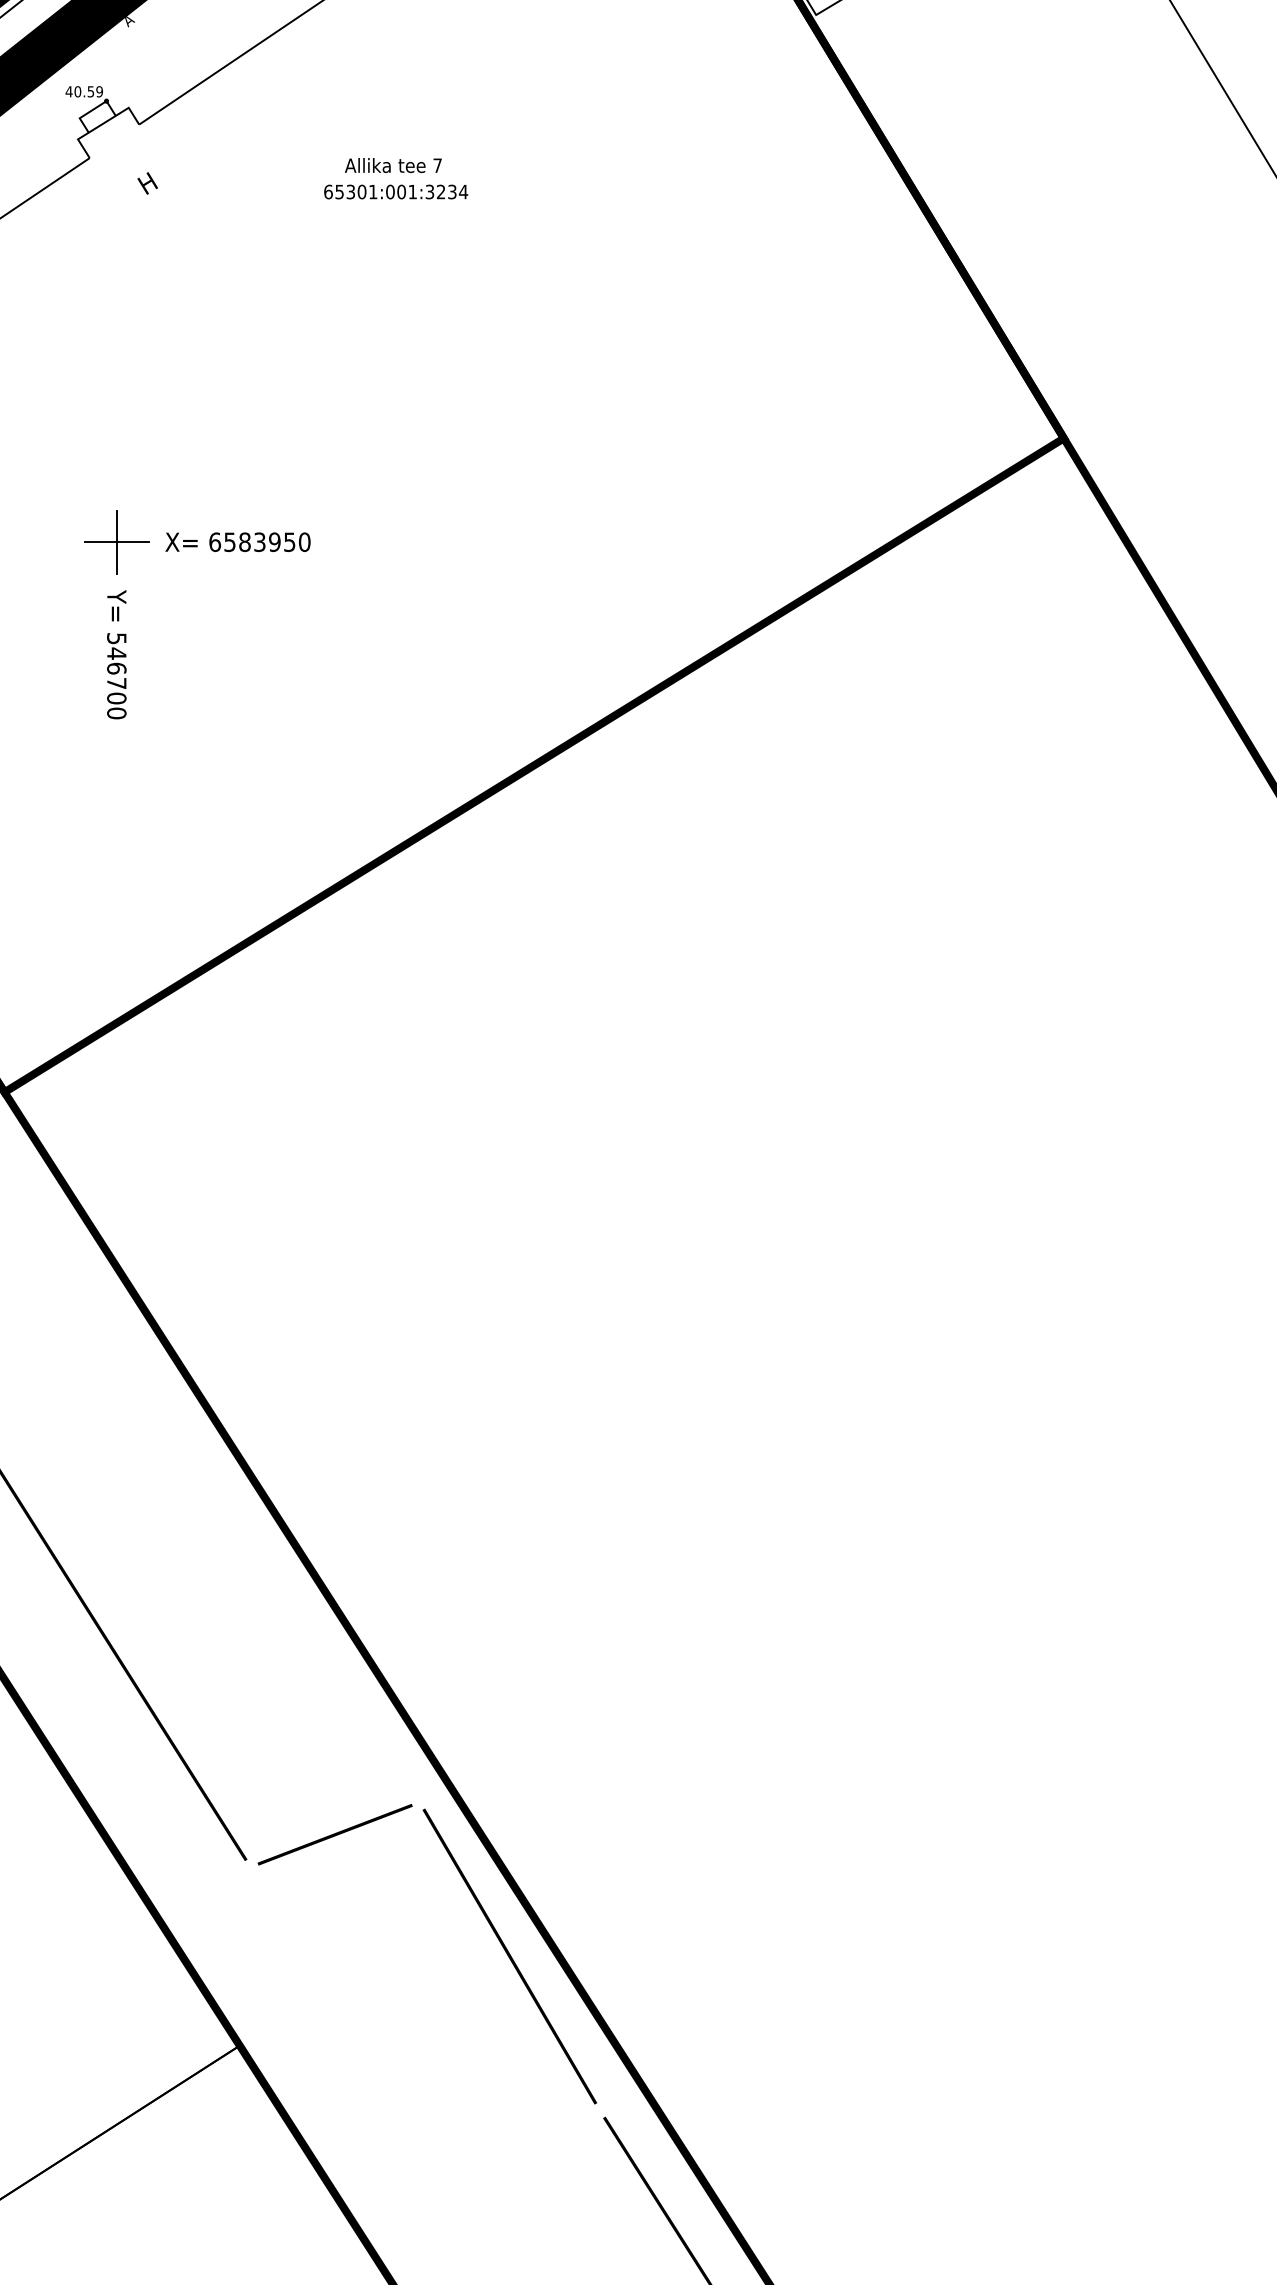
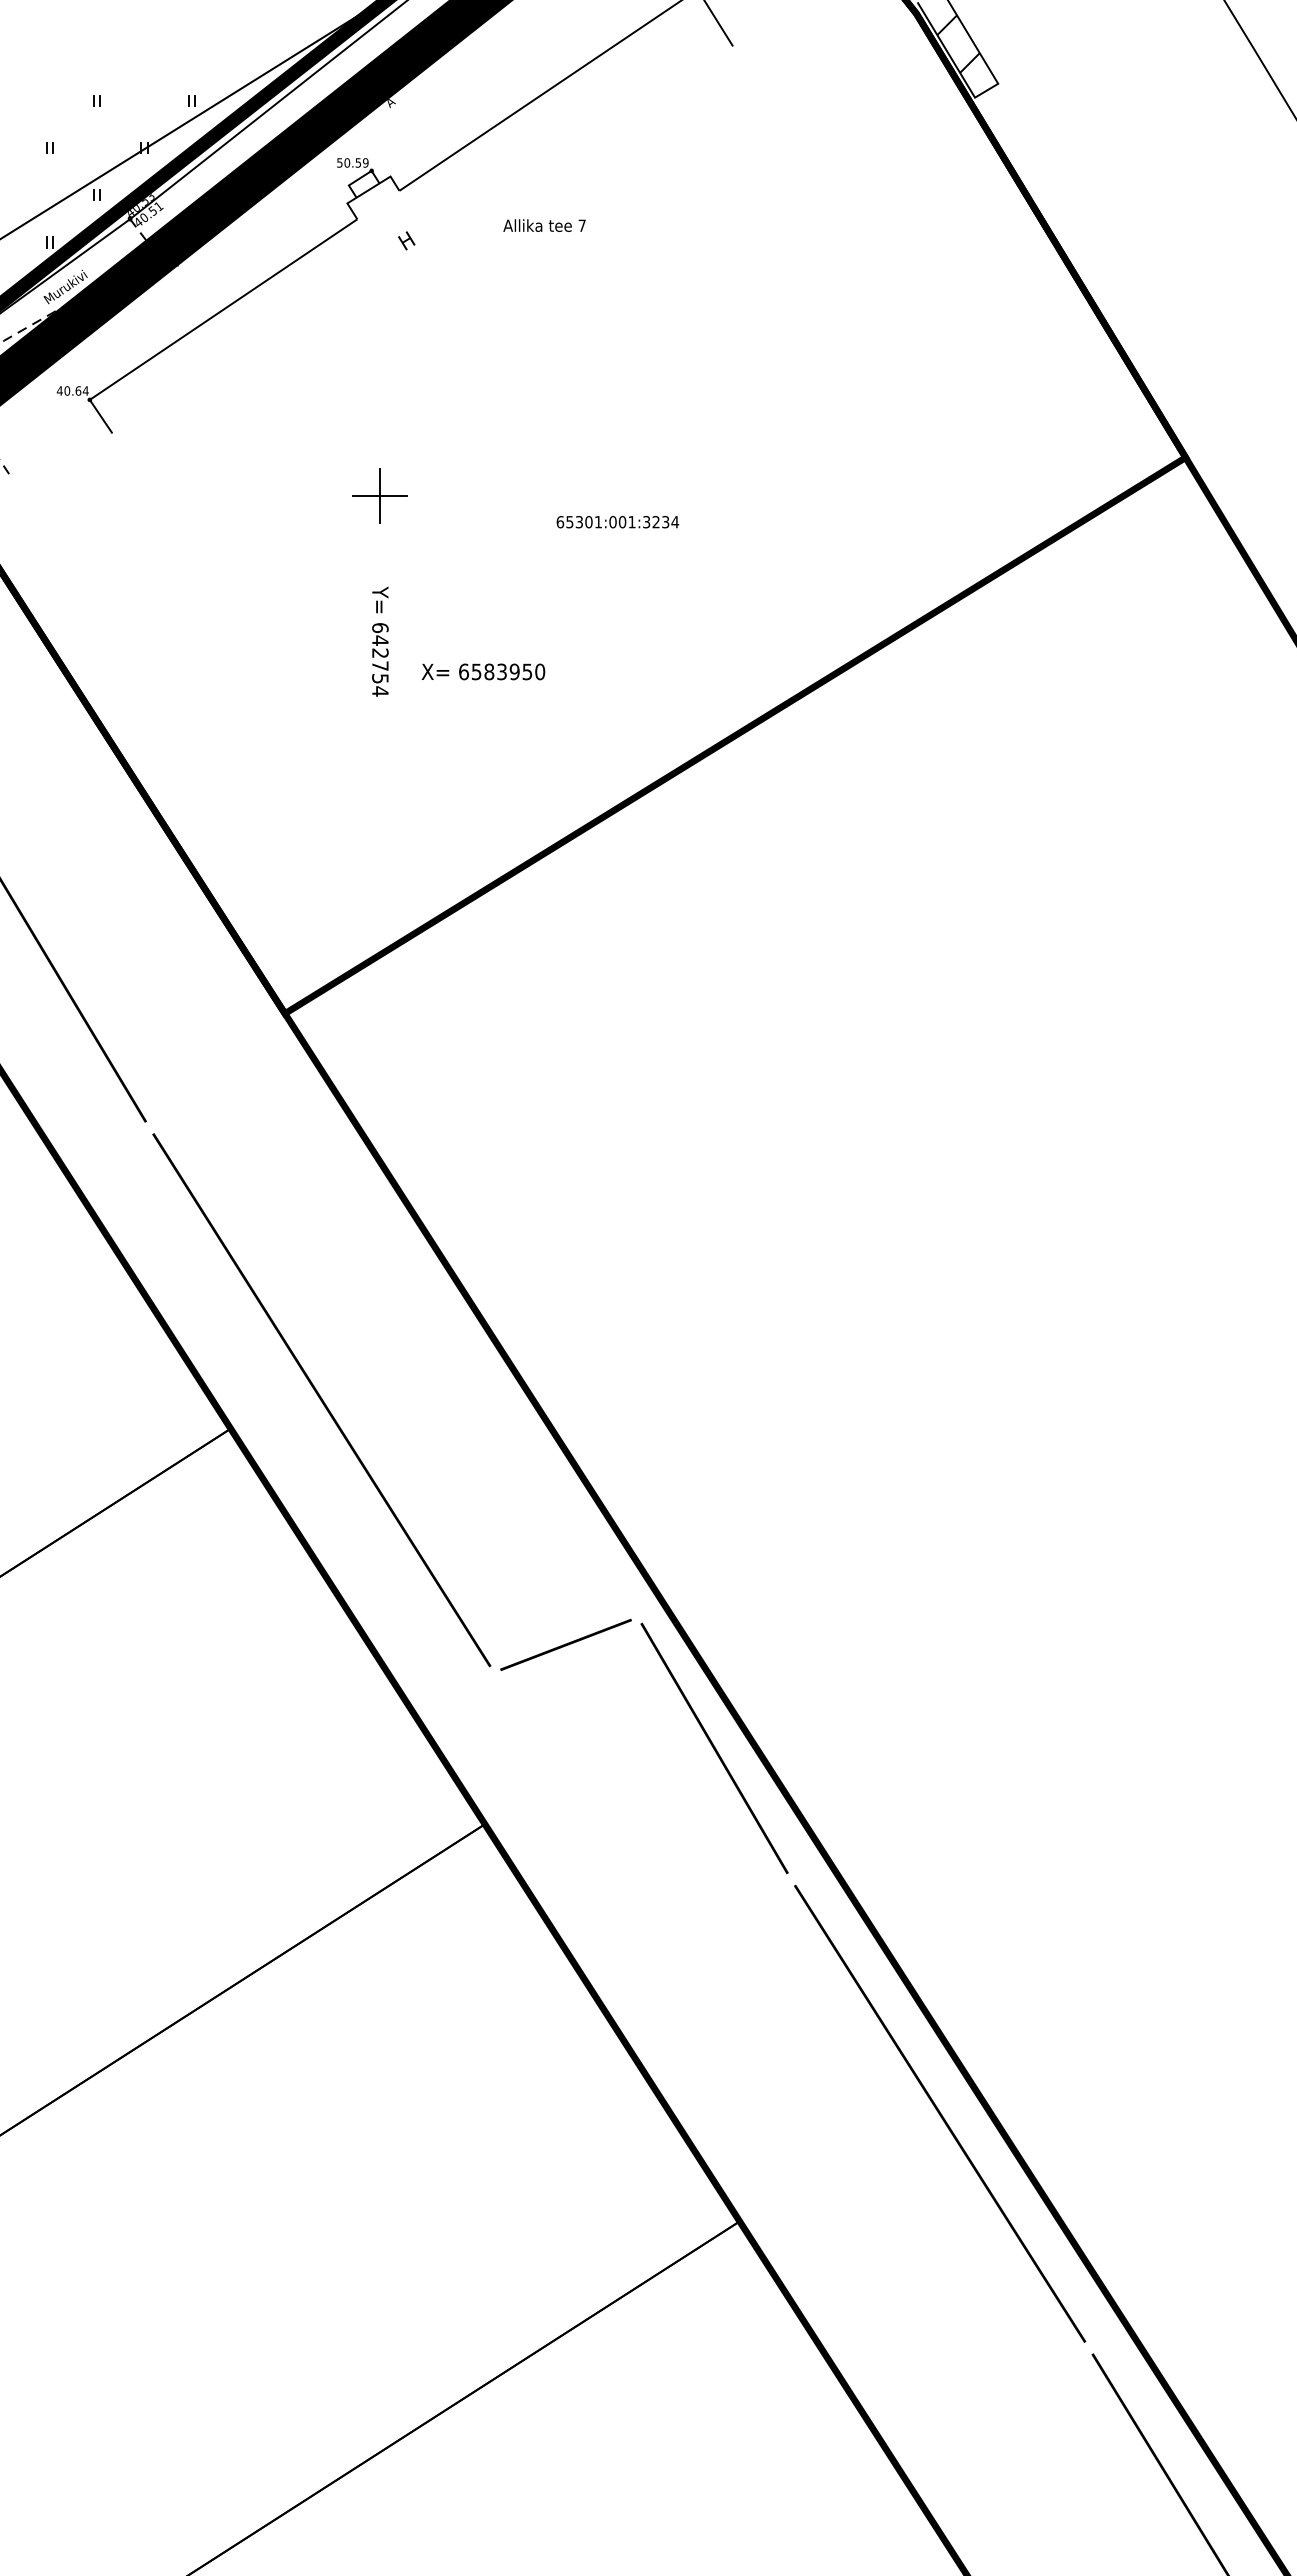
text: (68, 91) -> (339, 162), 40.59 -> 50.59
text: (393, 165) -> (544, 225), moved
text: (395, 192) -> (617, 522), moved
part: (115, 541) -> (379, 495), moved
text: (238, 541) -> (483, 671), moved
text: (116, 675) -> (380, 659), 546700 -> 642754

